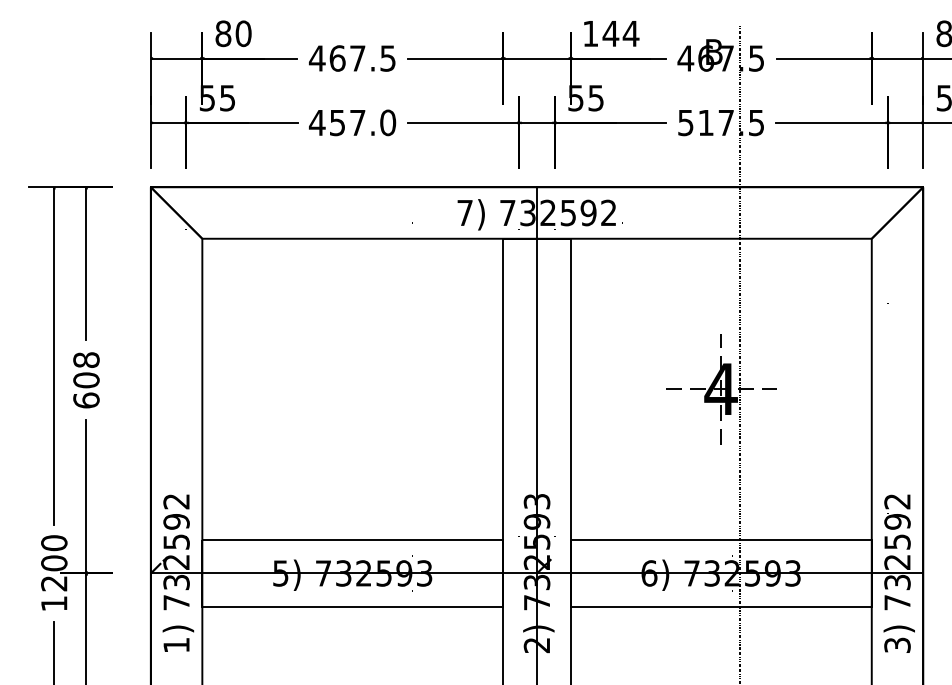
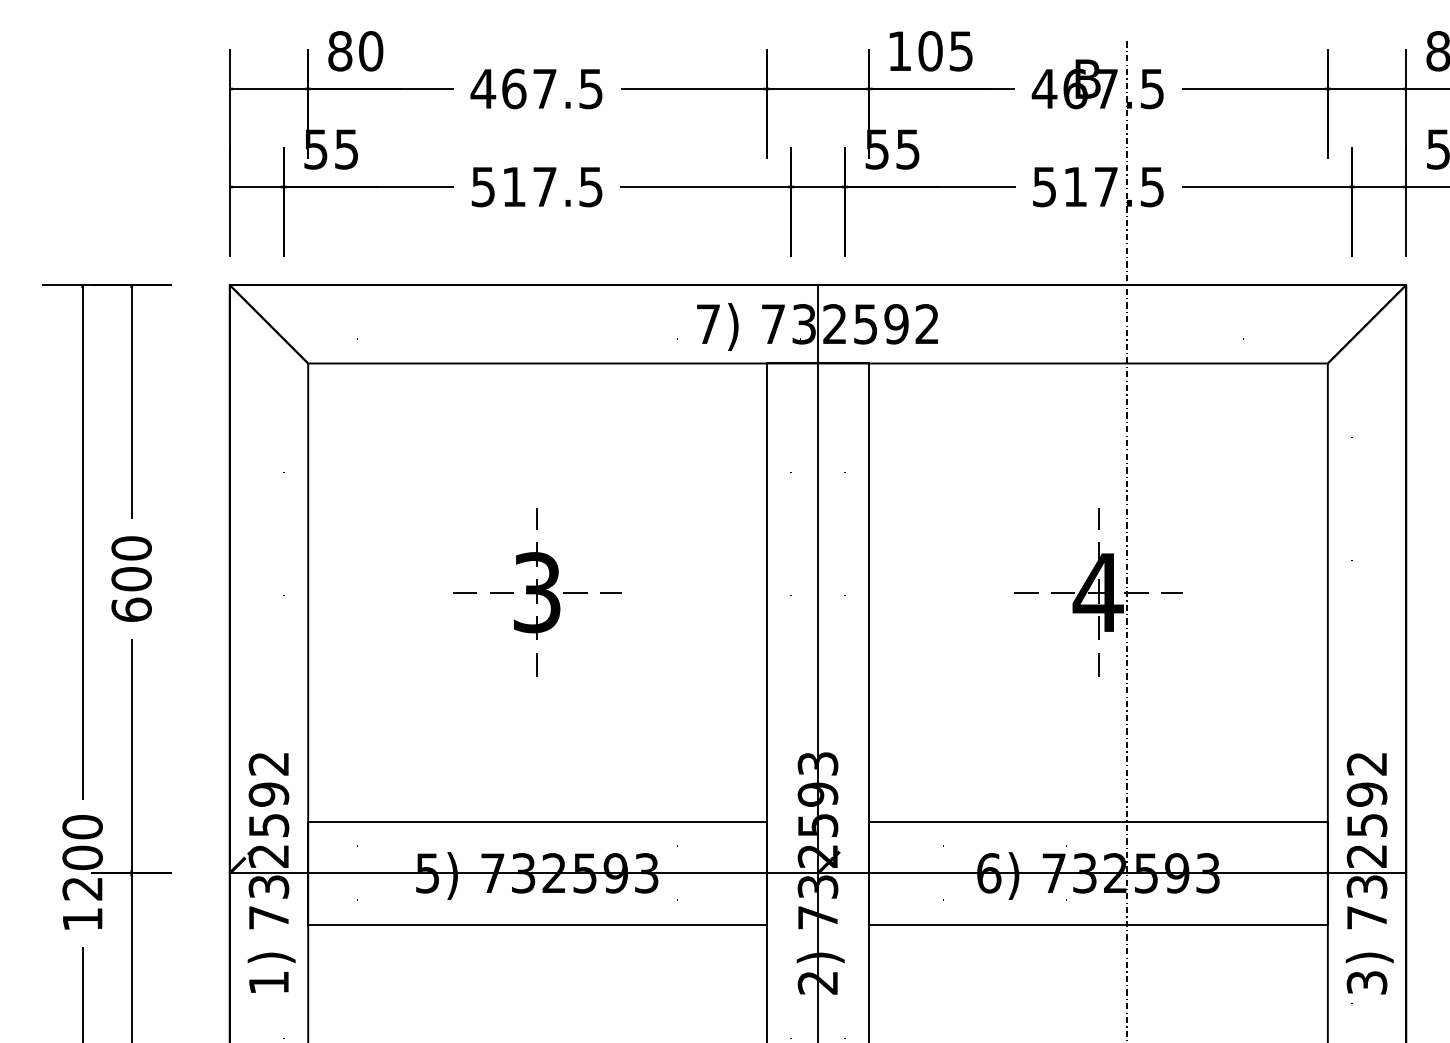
text: (620, 33) -> (945, 50), 144 -> 105
text: (352, 122) -> (536, 186), 457.0 -> 517.5
text: (86, 360) -> (131, 548), 608 -> 600
part: (352, 389) -> (536, 593), added

